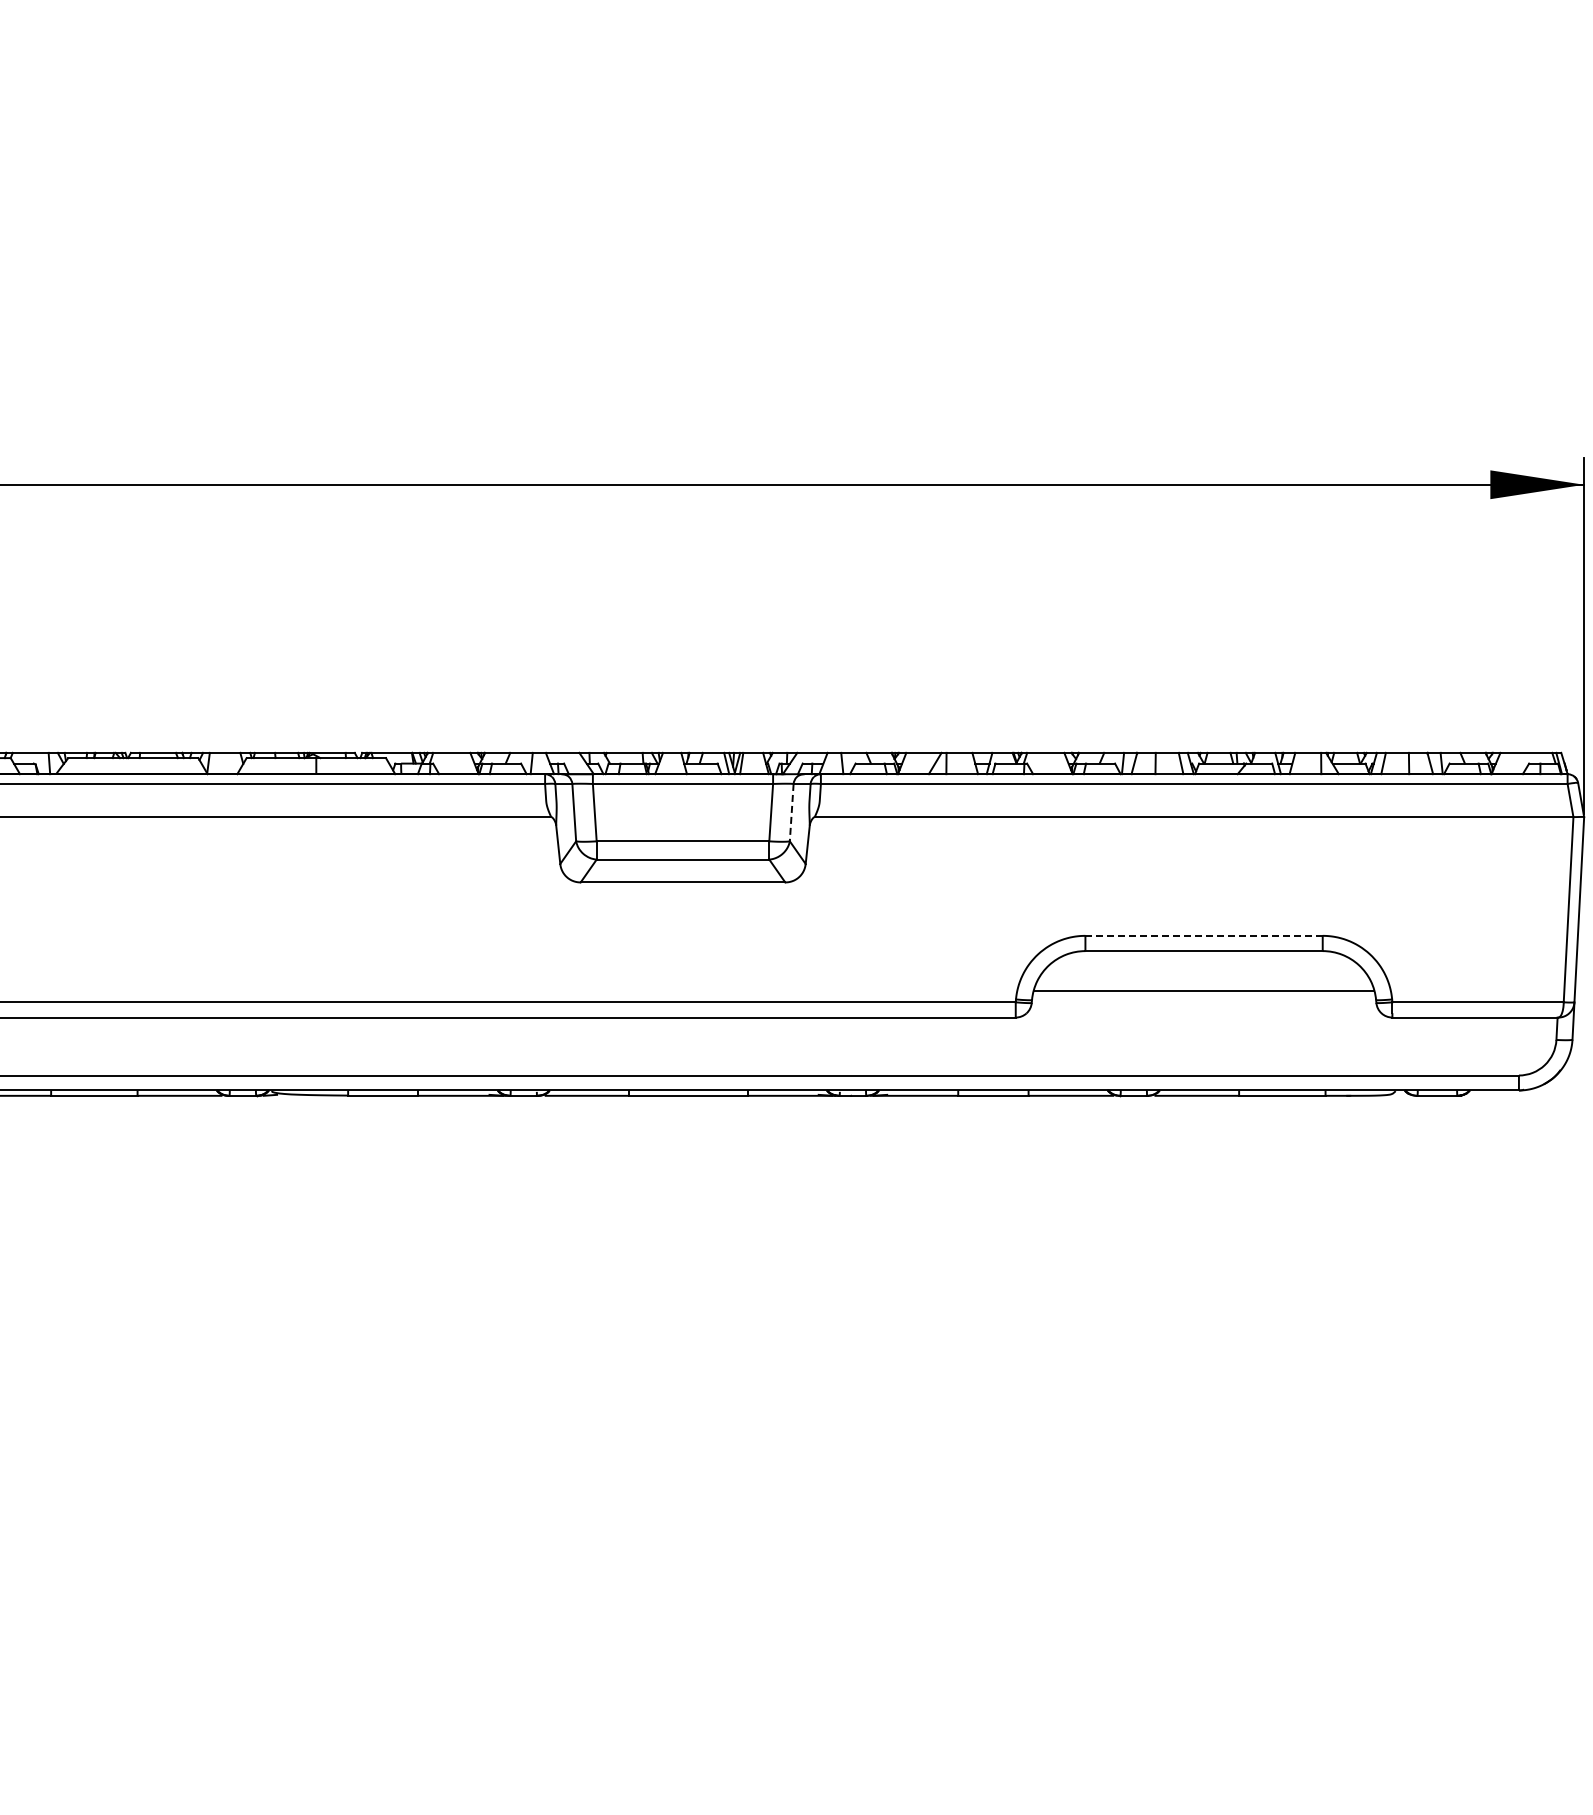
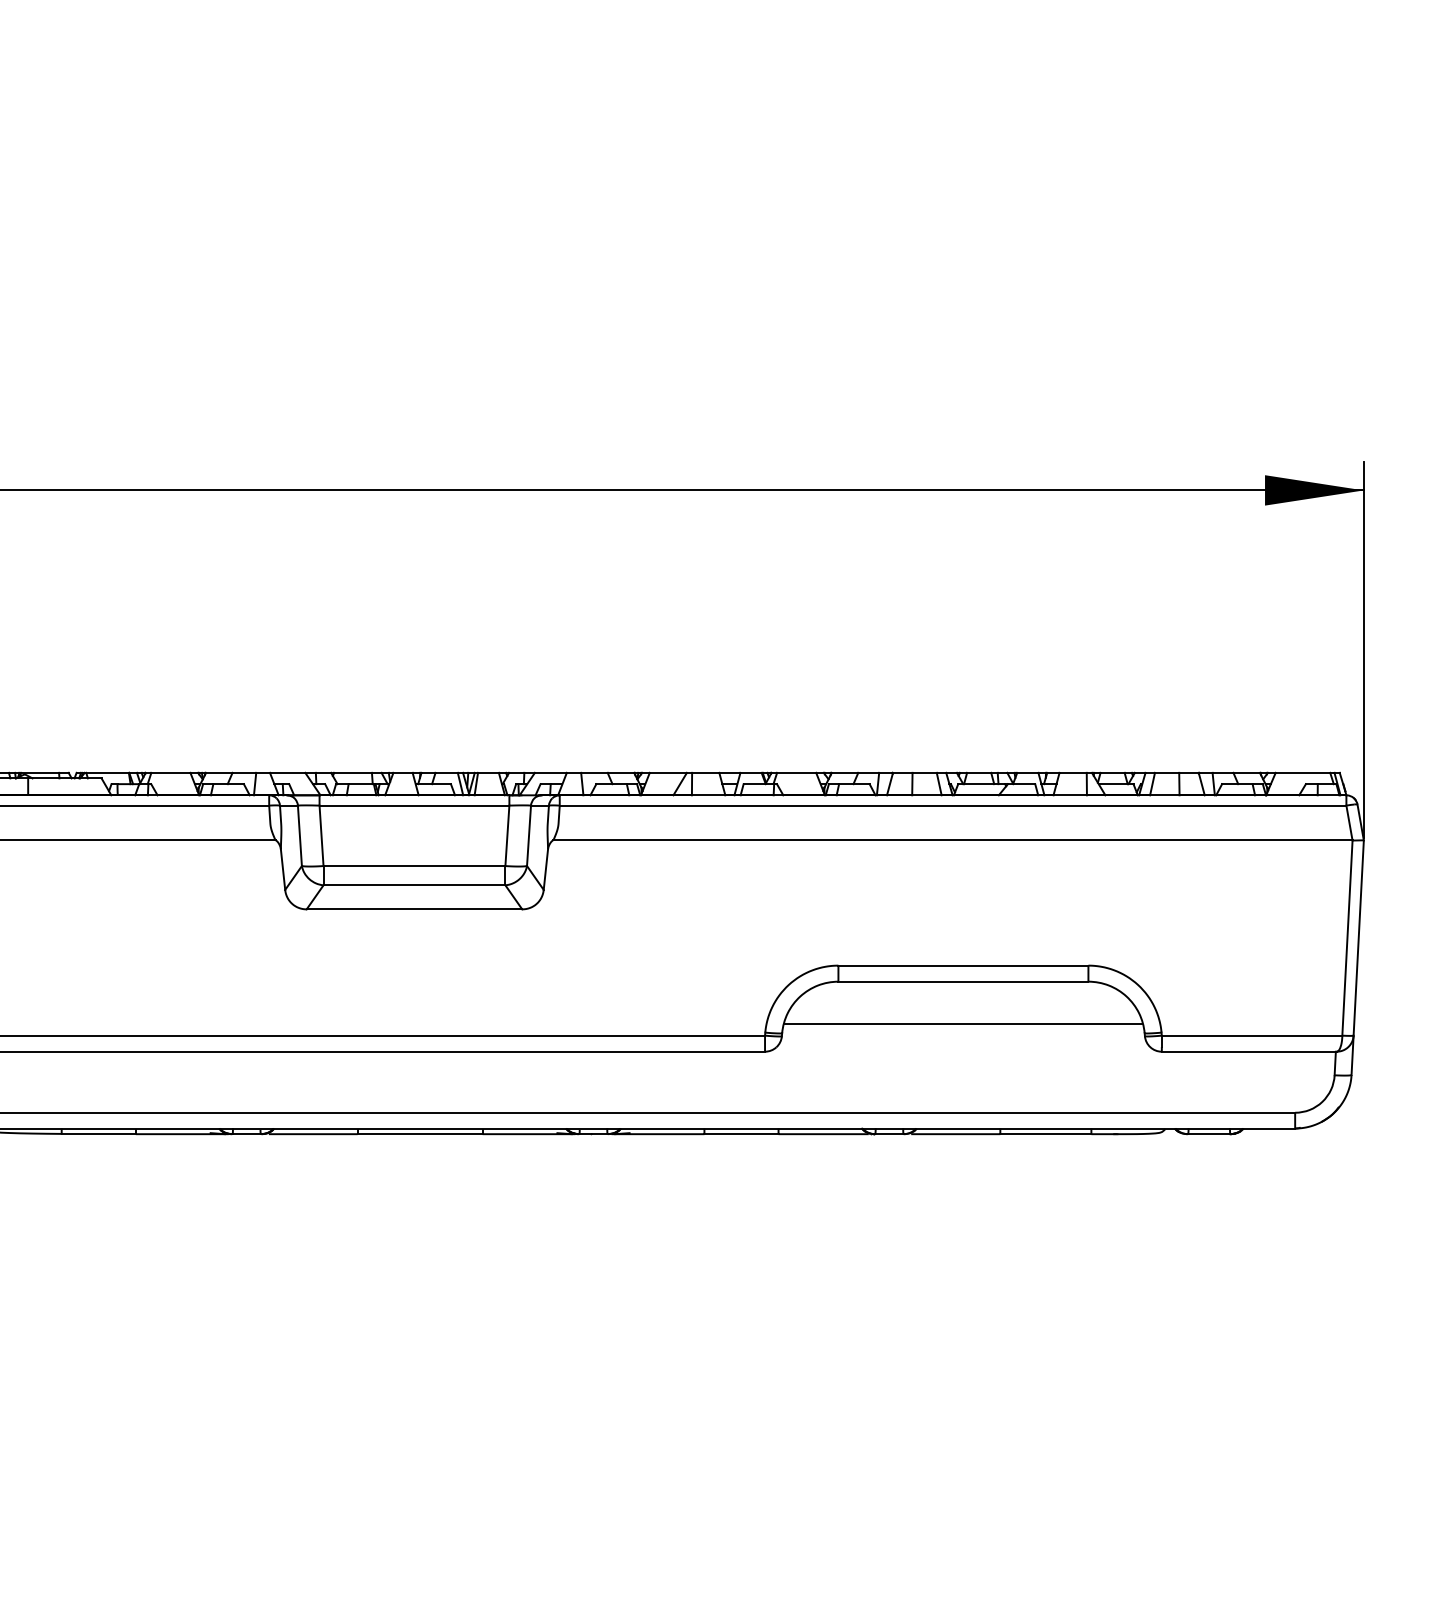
line: (791, 812) -> (528, 835), dashed -> solid
line: (1204, 935) -> (963, 965), dashed -> solid

